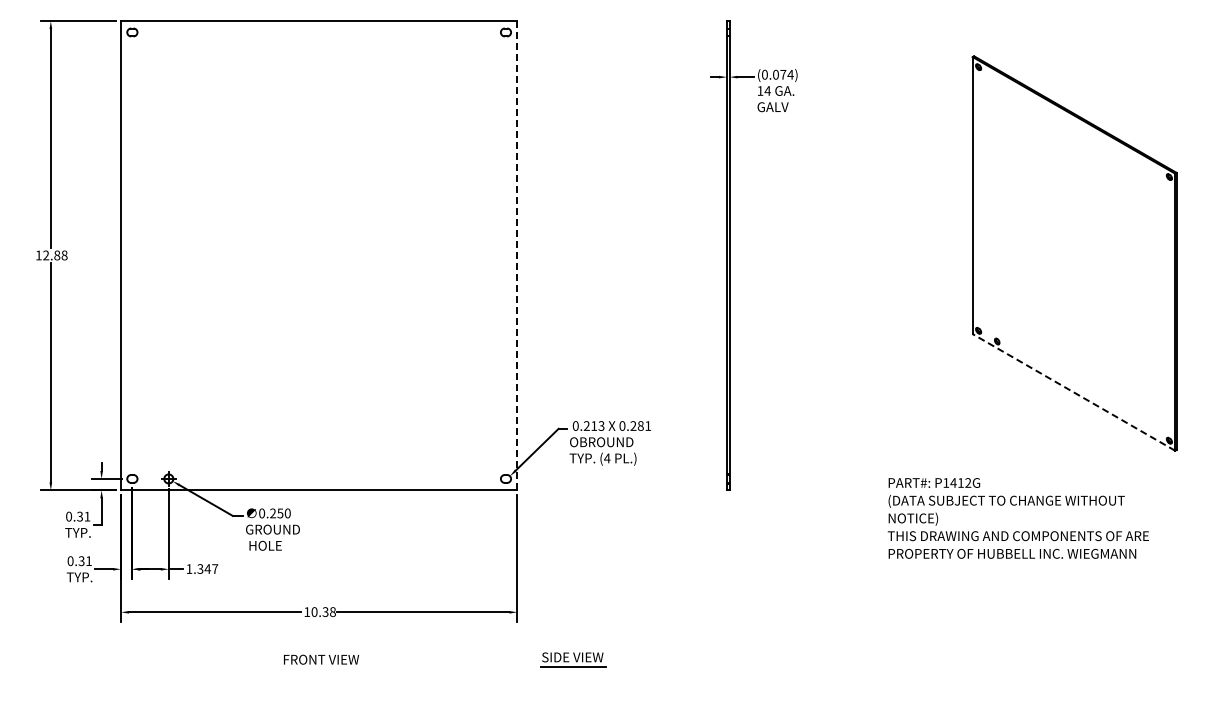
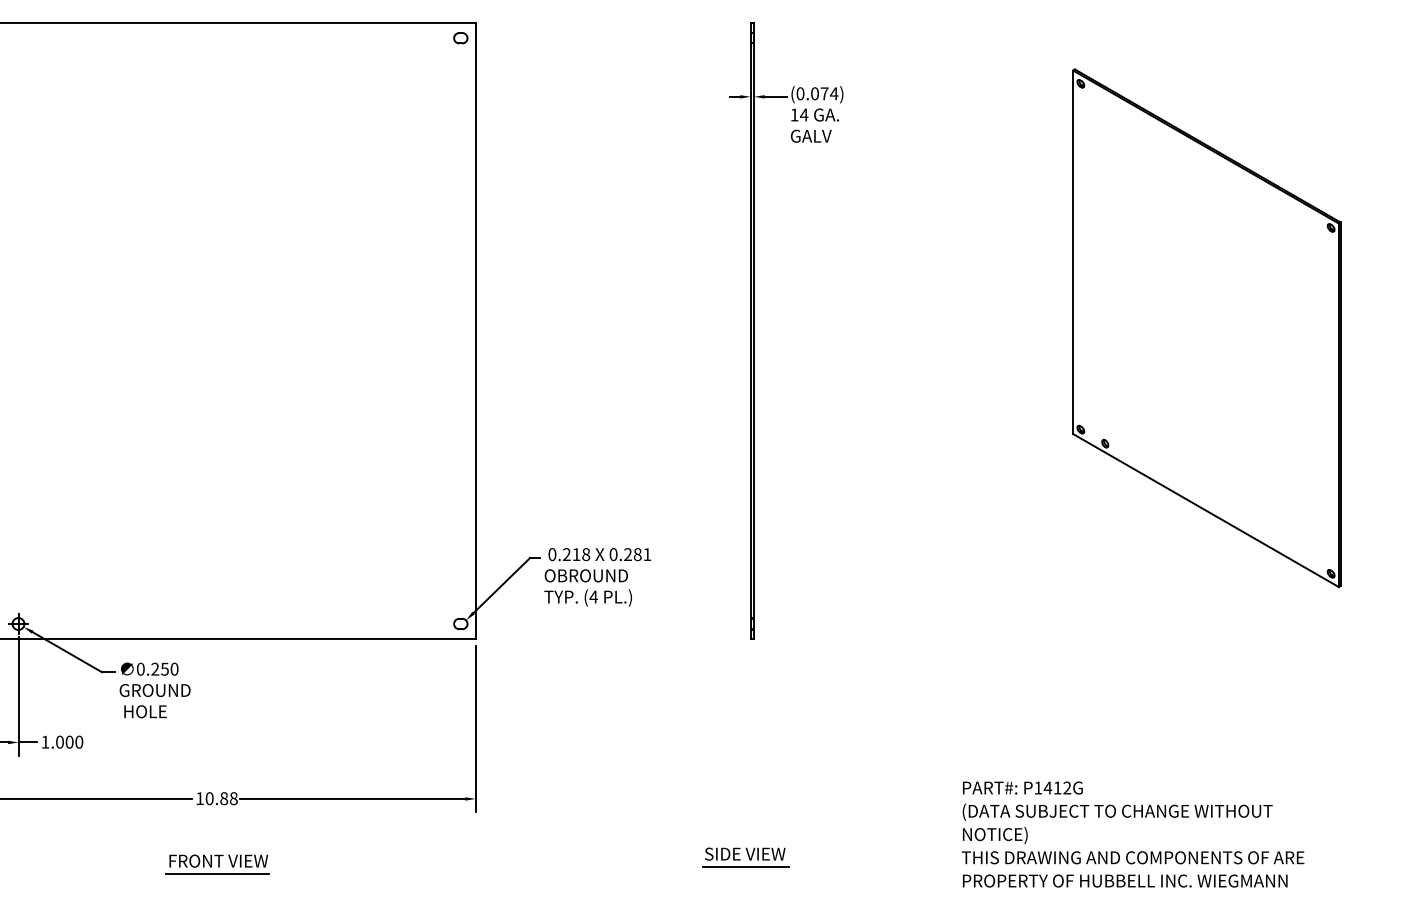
line: (517, 255) -> (475, 330), dashed -> solid
line: (1074, 392) -> (1206, 510), dashed -> solid
text: (601, 425) -> (586, 553), 0.213 -> 0.218
text: (1017, 518) -> (1131, 834), moved
text: (207, 568) -> (69, 741), 1.347 -> 1.000
text: (325, 611) -> (224, 797), 10.38 -> 10.88
part: (573, 659) -> (746, 856), moved
line: (320, 669) -> (217, 873), added

